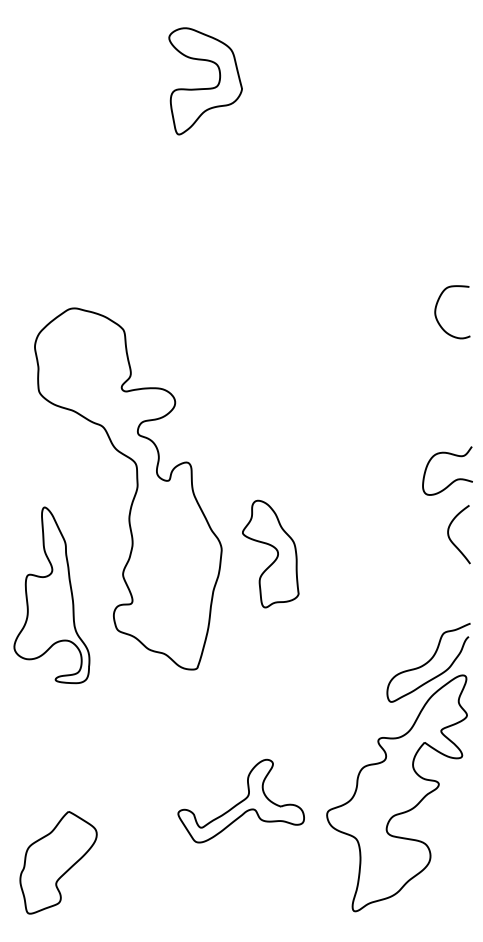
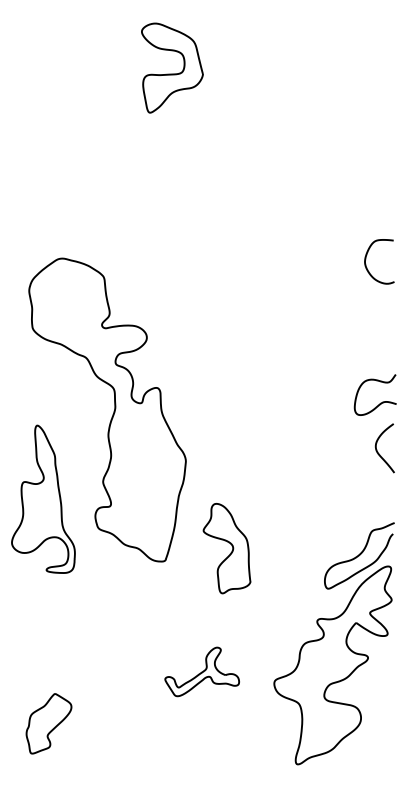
part: (272, 547) -> (228, 543), moved
part: (240, 800) -> (201, 671), size x0.7
part: (58, 862) -> (48, 723), size x0.7

